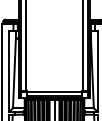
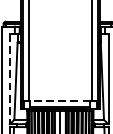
line: (8, 71) -> (9, 79), solid -> dashed
line: (54, 91) -> (60, 101), solid -> dashed

